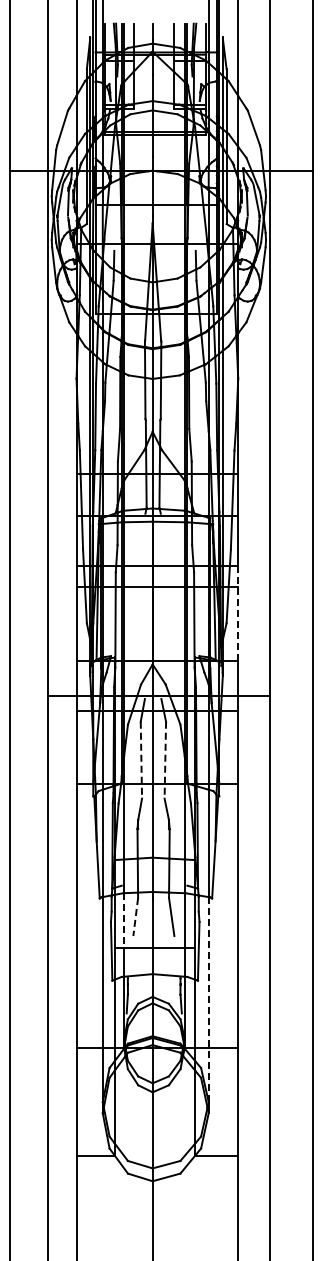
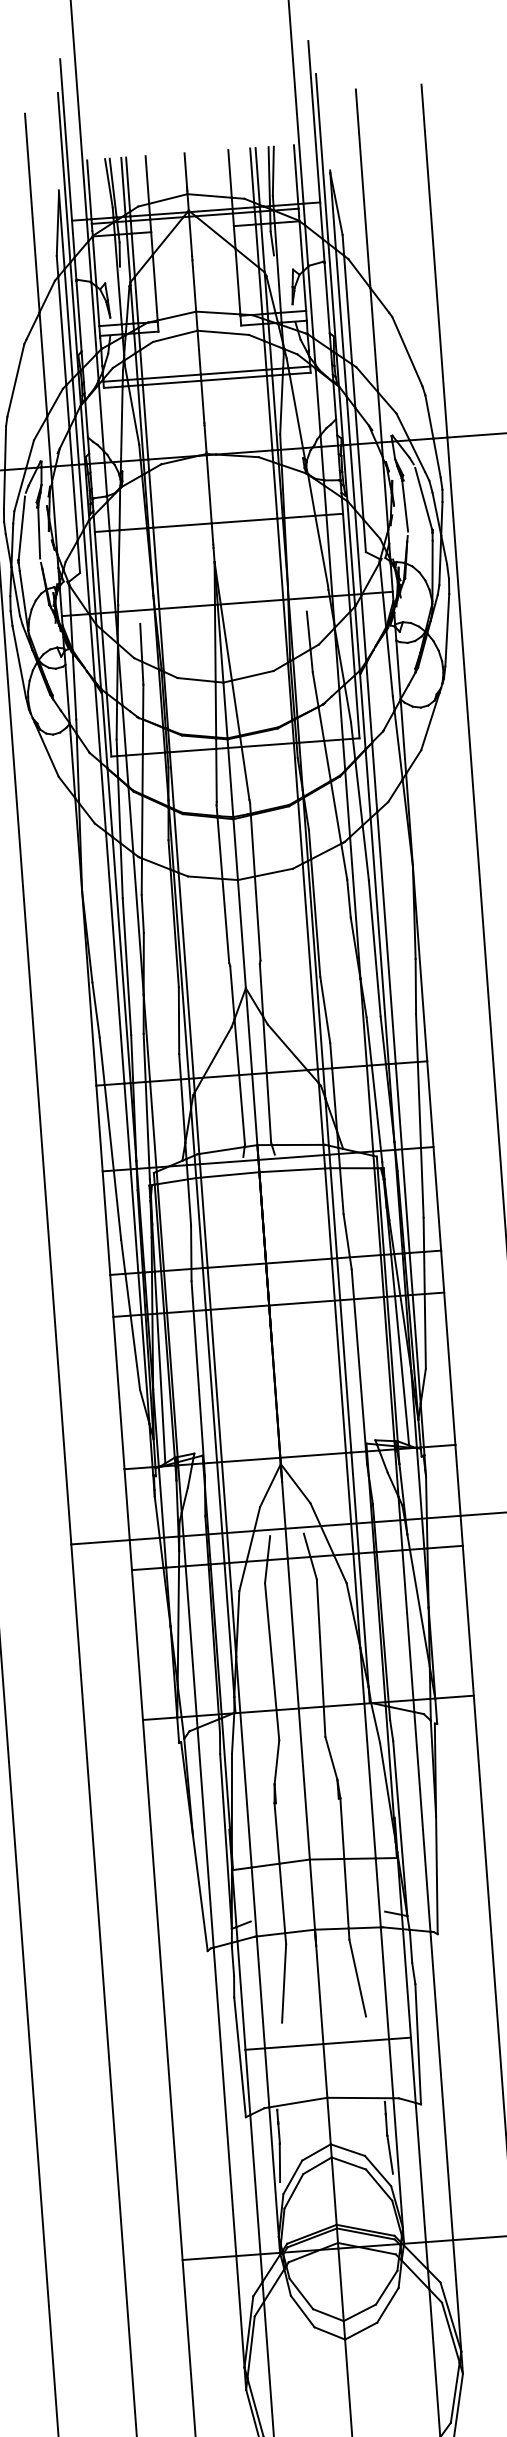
line: (238, 614) -> (448, 1349), dashed -> solid
line: (141, 760) -> (272, 1662), dashed -> solid
line: (165, 760) -> (321, 1658), dashed -> solid
line: (135, 917) -> (283, 1984), dashed -> solid
line: (124, 921) -> (261, 1994), dashed -> solid
line: (208, 999) -> (445, 2141), dashed -> solid

